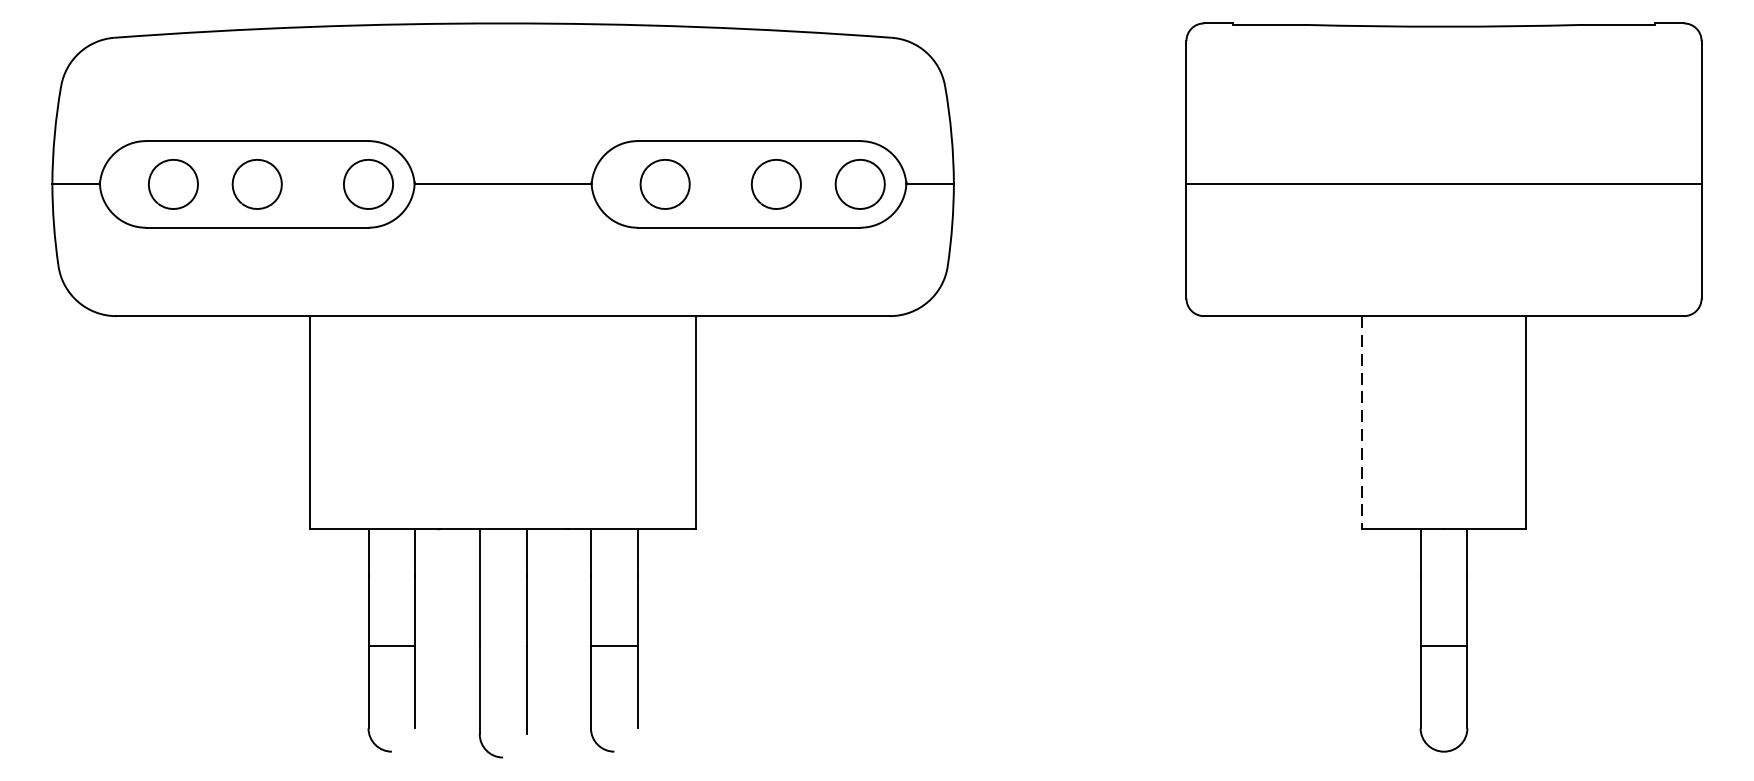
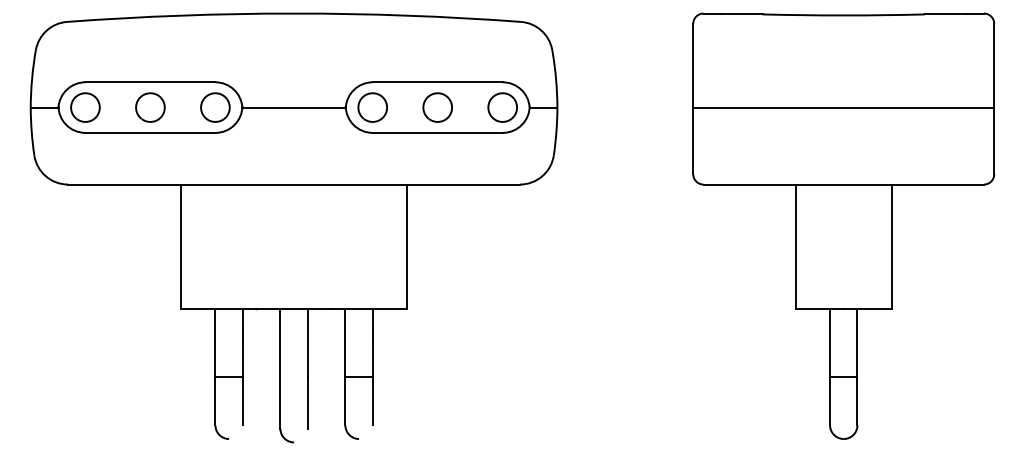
arc: (173, 161) -> (85, 94), moved
arc: (651, 167) -> (364, 97), moved
arc: (762, 167) -> (429, 97), moved
line: (1361, 423) -> (795, 247), dashed -> solid

